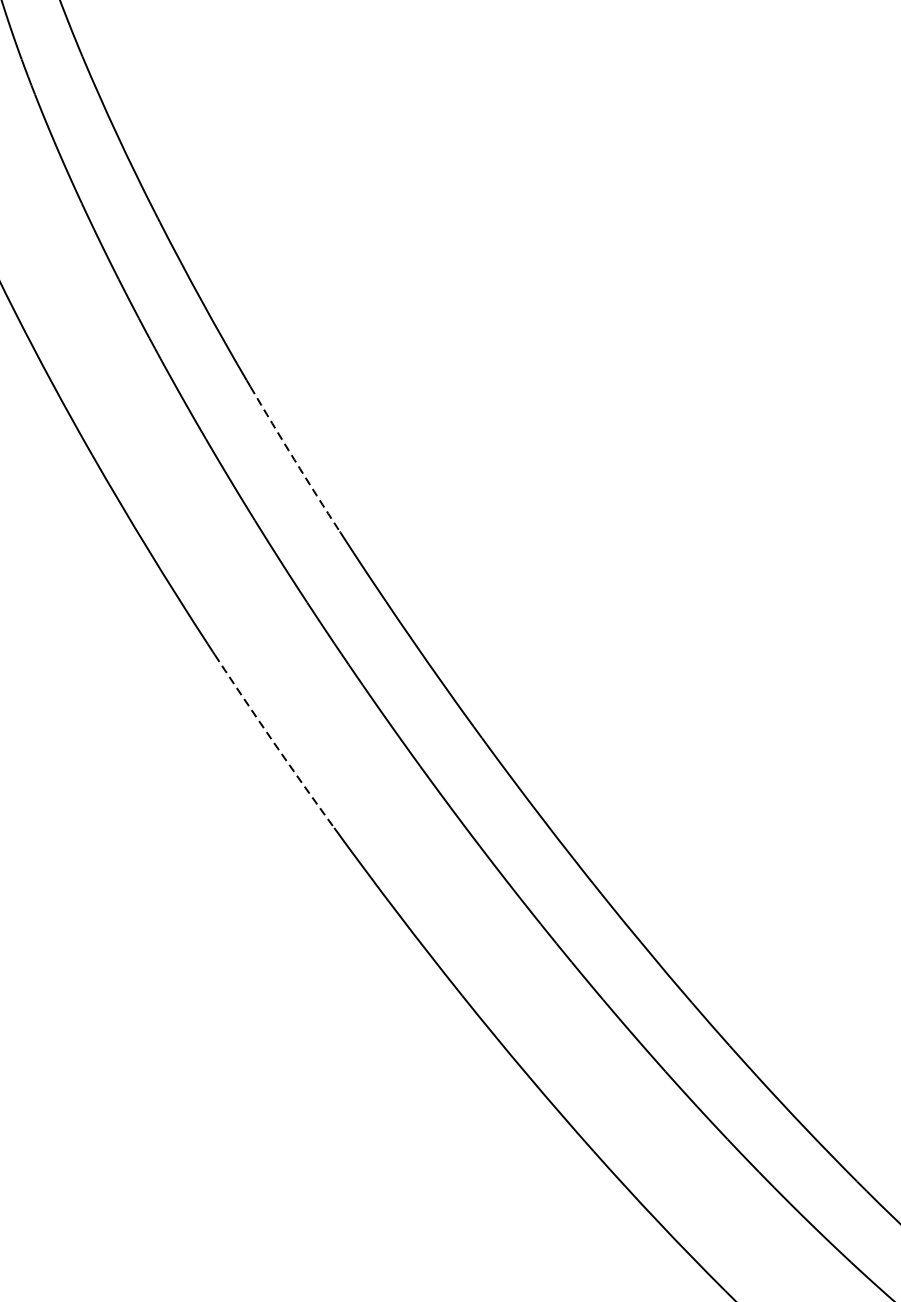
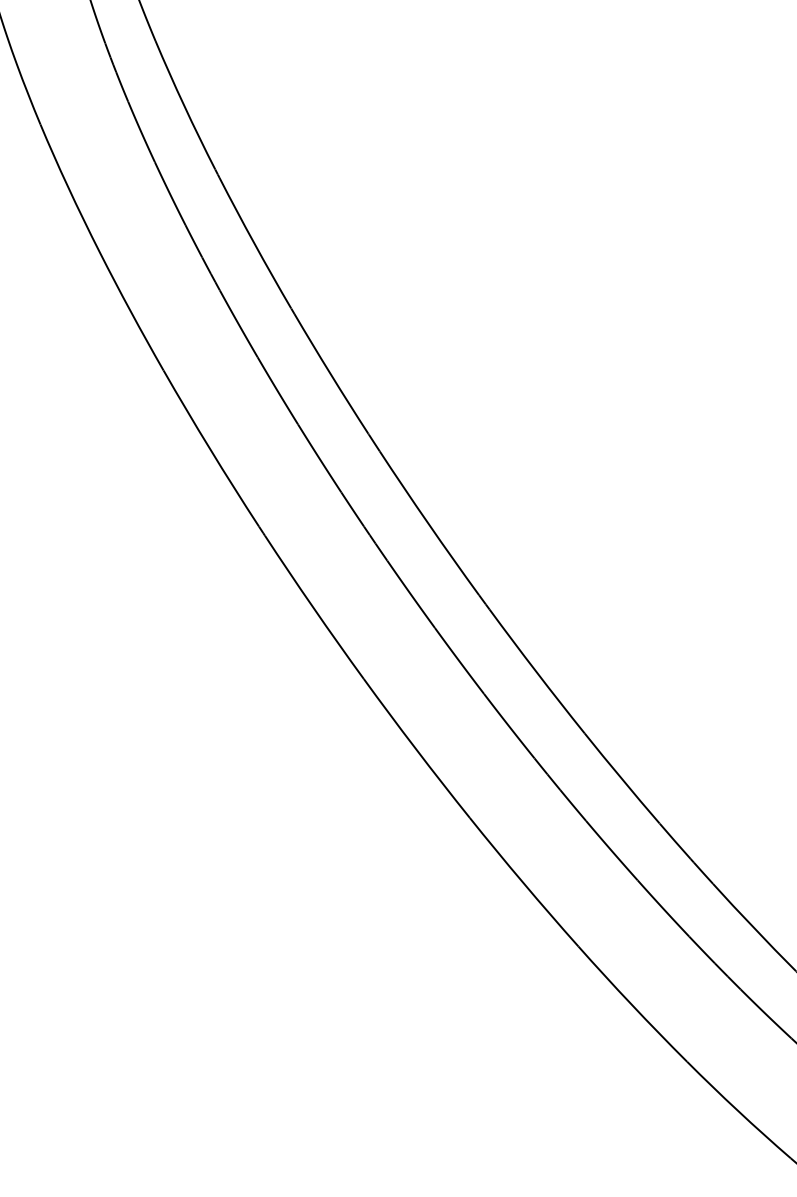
arc: (294, 459) -> (330, 374), dashed -> solid
arc: (273, 741) -> (313, 607), dashed -> solid

